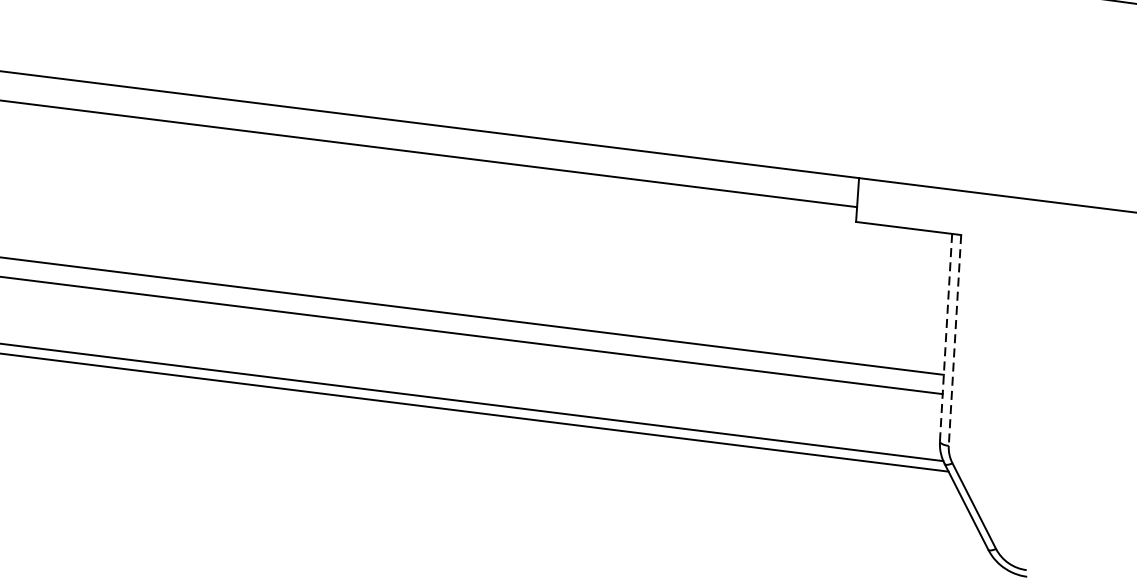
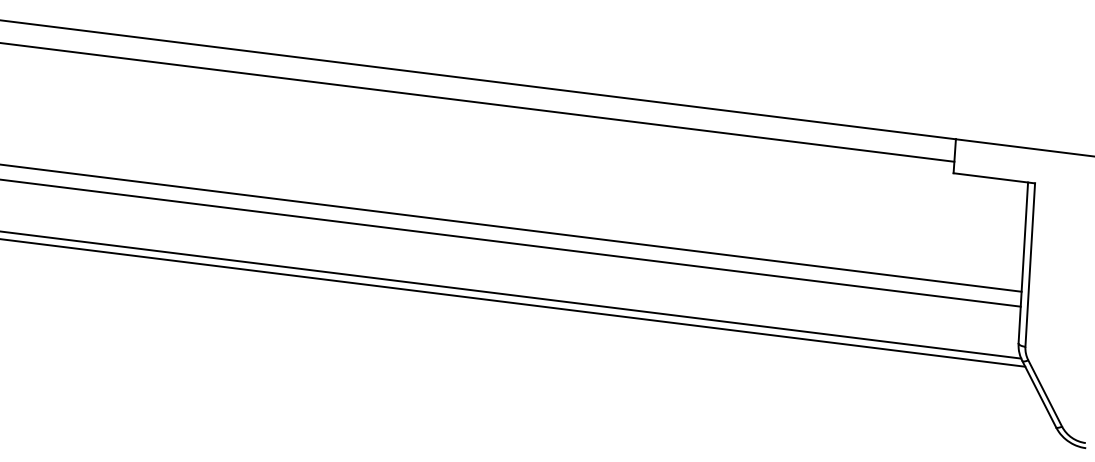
line: (946, 337) -> (1023, 262), dashed -> solid
line: (955, 340) -> (1030, 265), dashed -> solid

